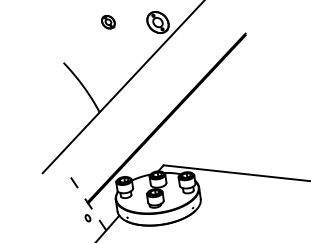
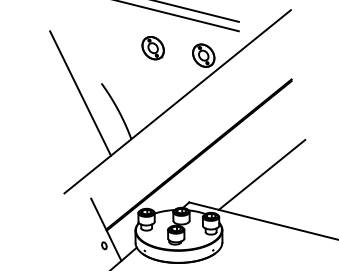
part: (107, 22) -> (152, 48), size x1.67
line: (44, 75) -> (80, 93), added
line: (229, 128) -> (261, 174), added
line: (87, 202) -> (106, 229), dashed -> solid

